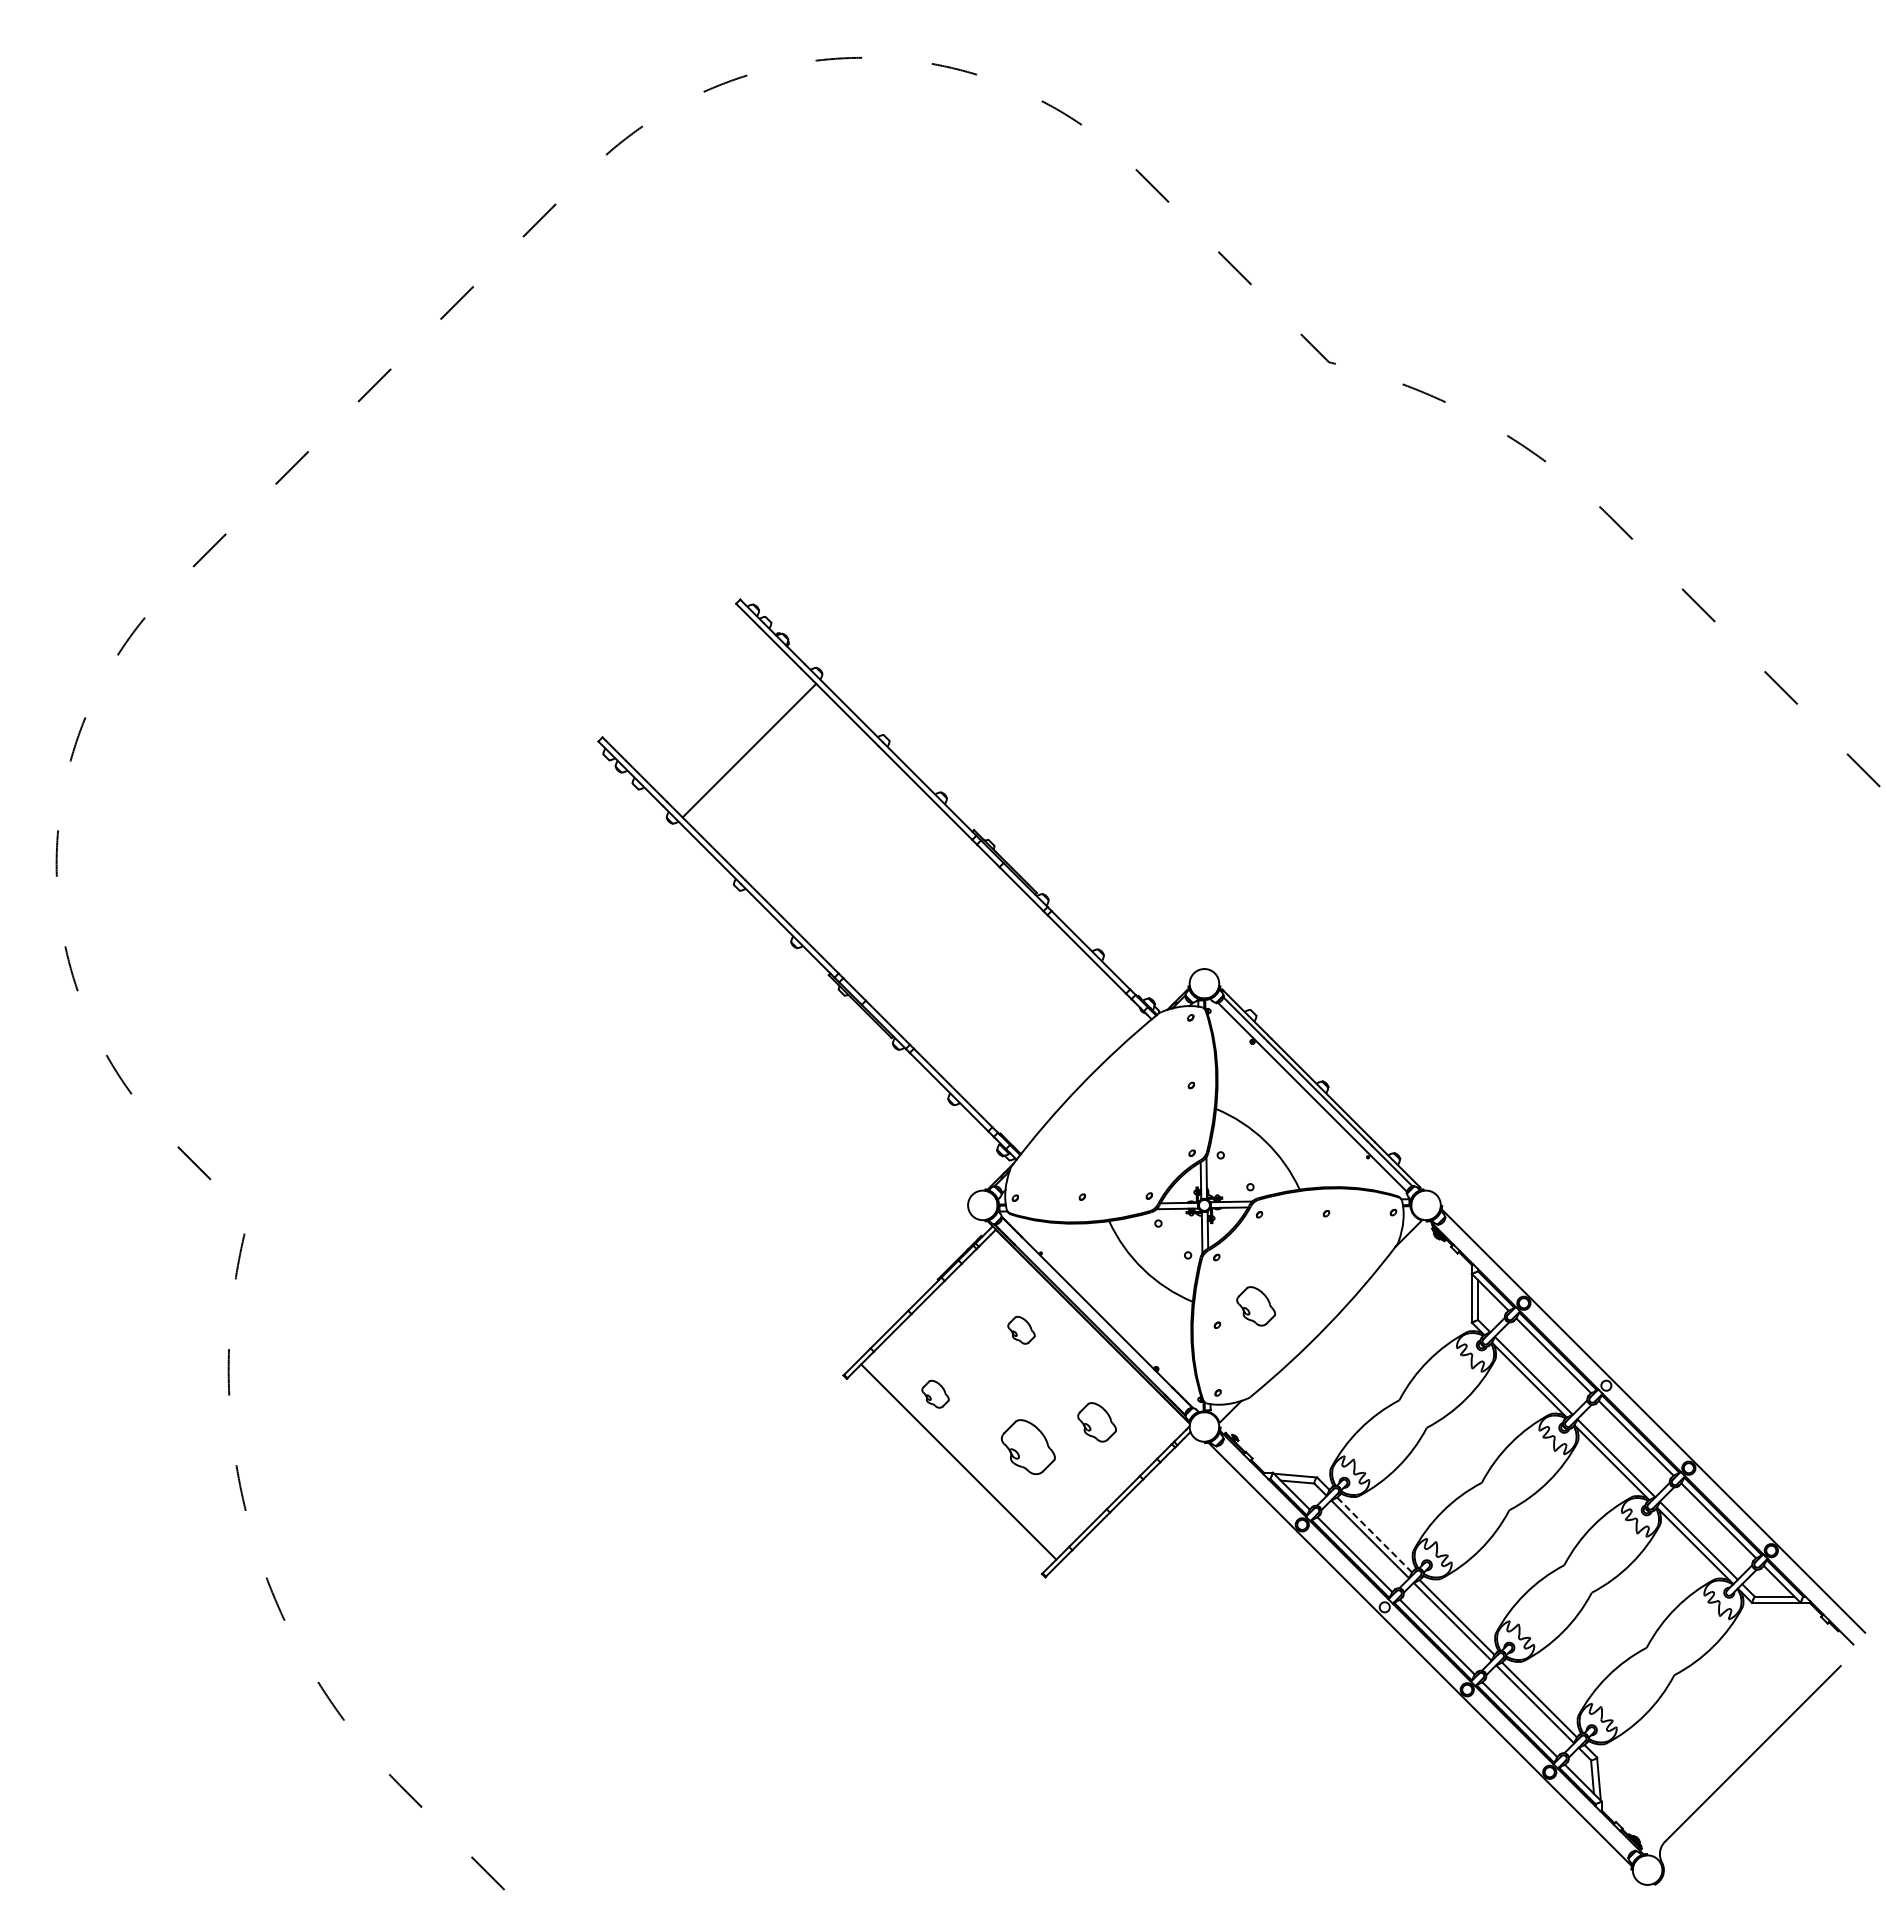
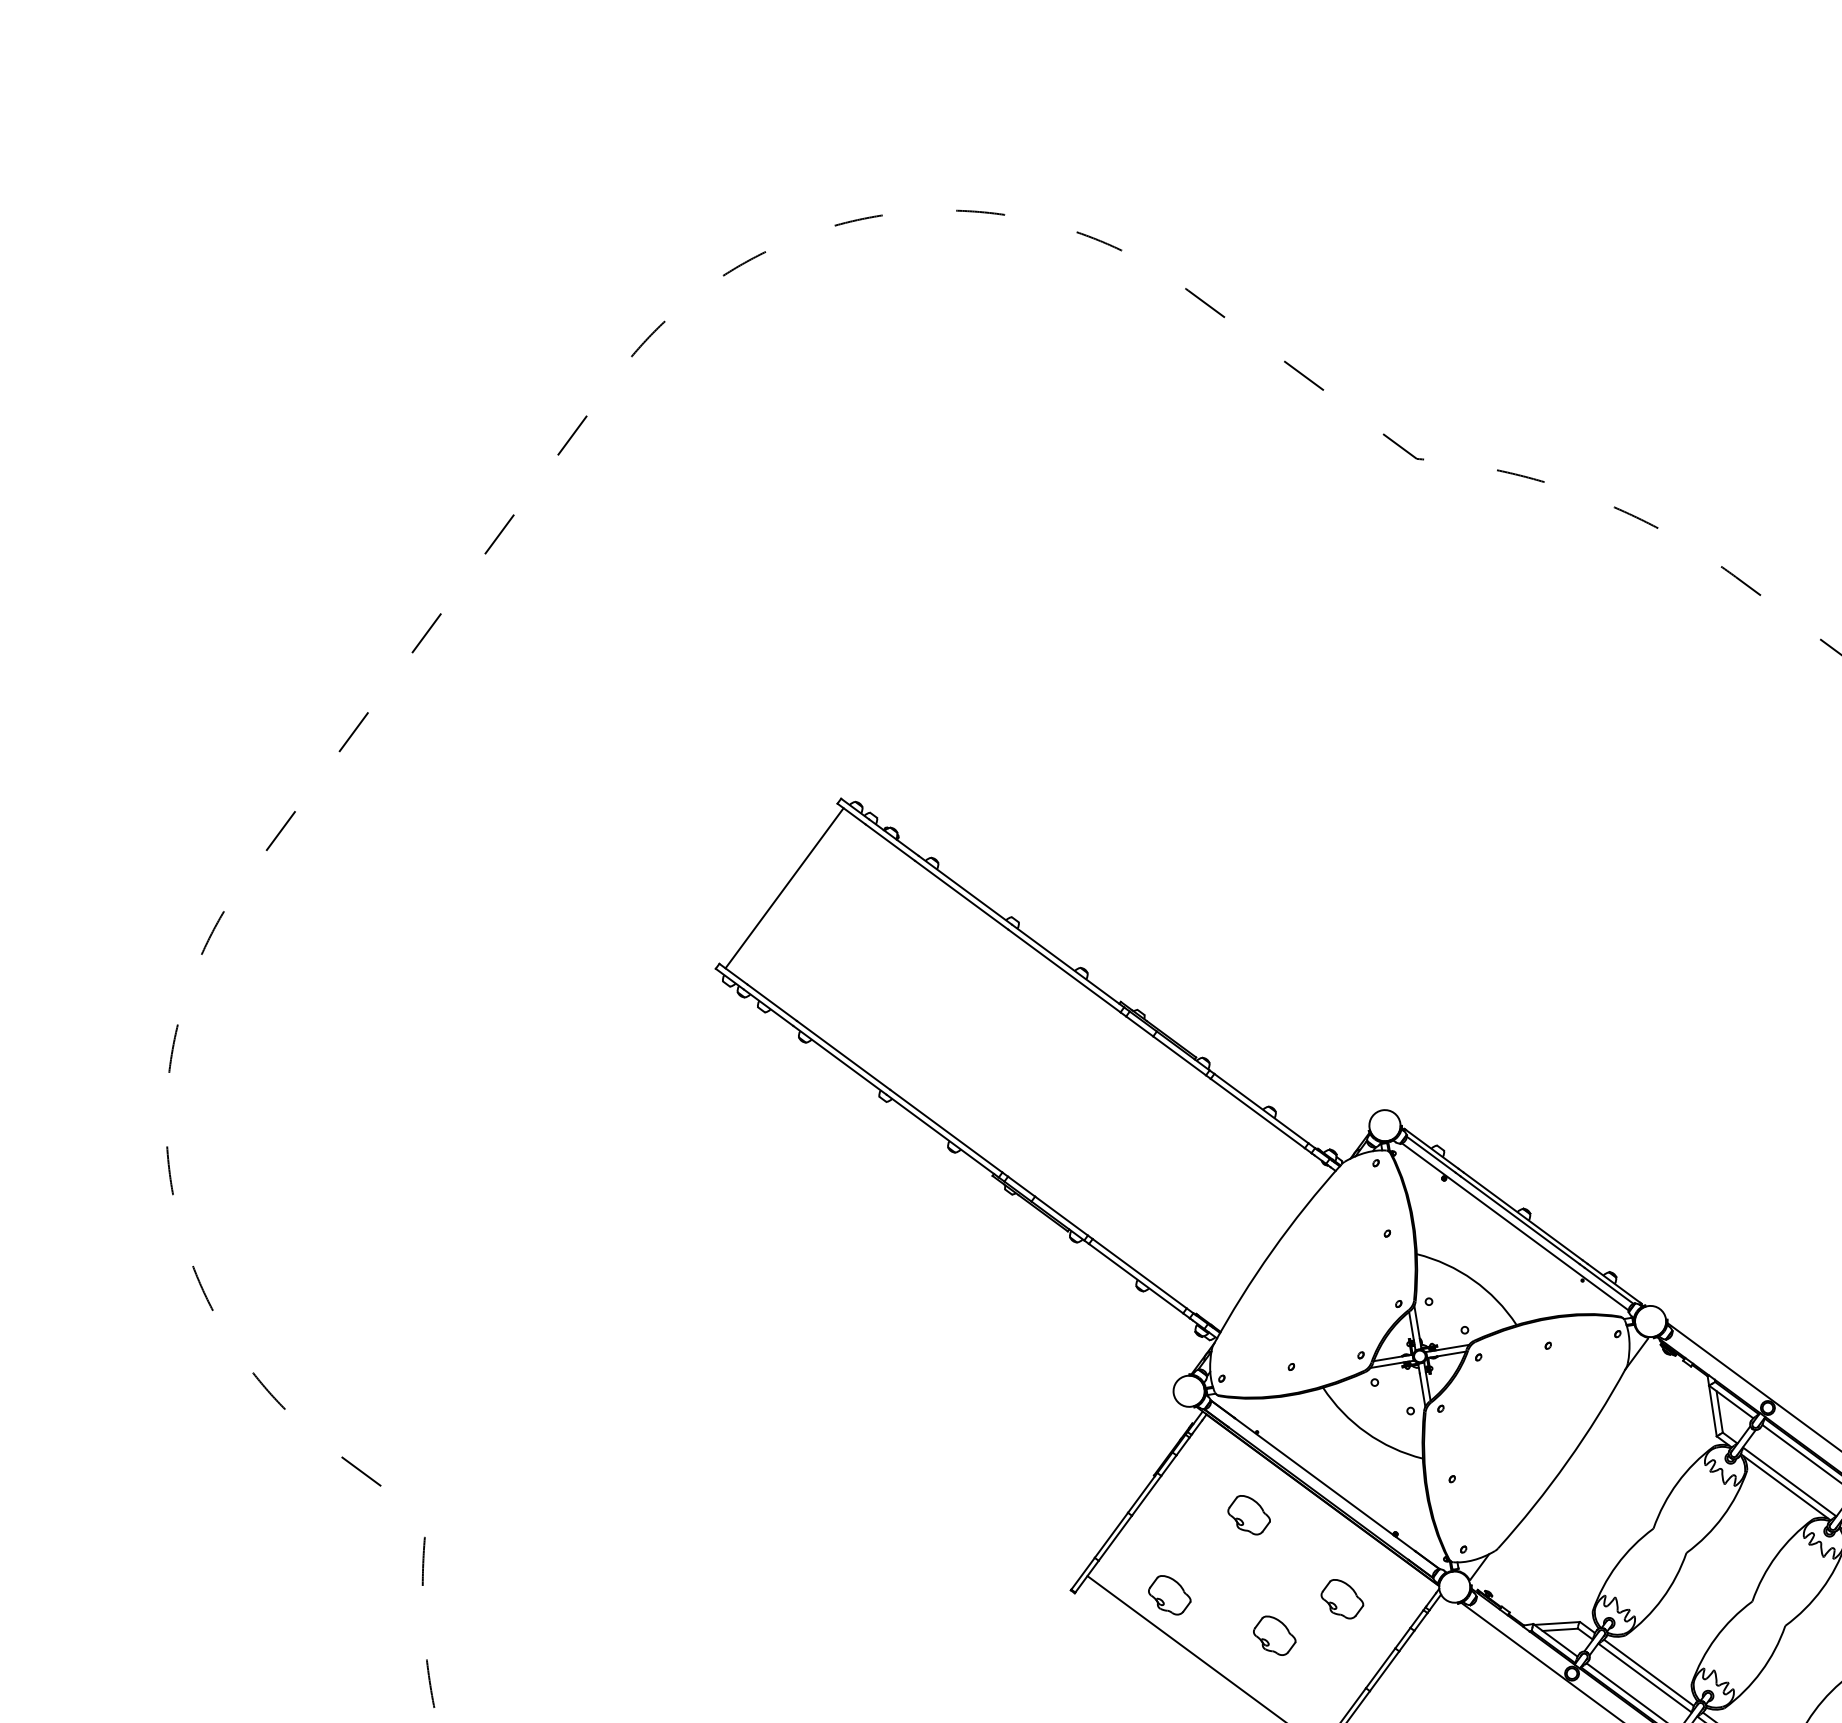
line: (749, 750) -> (784, 888), moved
part: (1255, 1306) -> (1488, 1453), removed
part: (1021, 1330) -> (1249, 1515), size x1.43
part: (935, 1394) -> (1169, 1595), size x1.43
part: (1028, 1446) -> (1274, 1635), size x0.71
line: (1374, 1535) -> (1648, 1673), dashed -> solid

